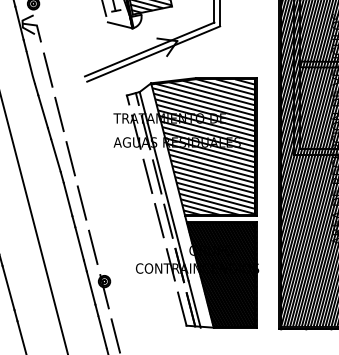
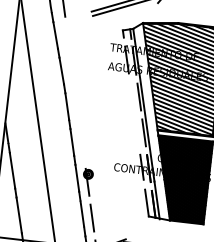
line: (59, 114) -> (68, 39), removed
line: (70, 158) -> (72, 74), removed
line: (147, 176) -> (131, 95), removed
line: (81, 202) -> (77, 110), removed
line: (159, 220) -> (137, 131), removed
line: (93, 246) -> (82, 145), removed

